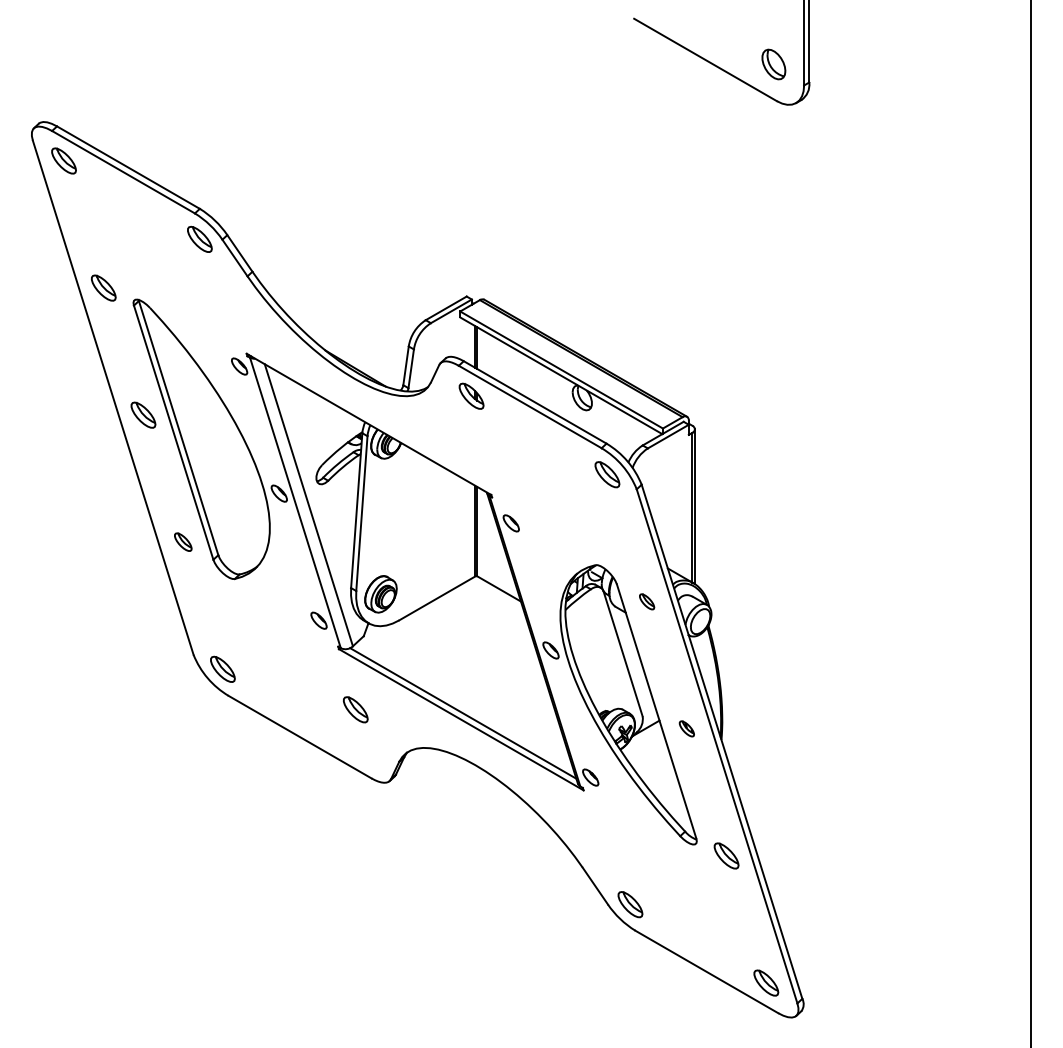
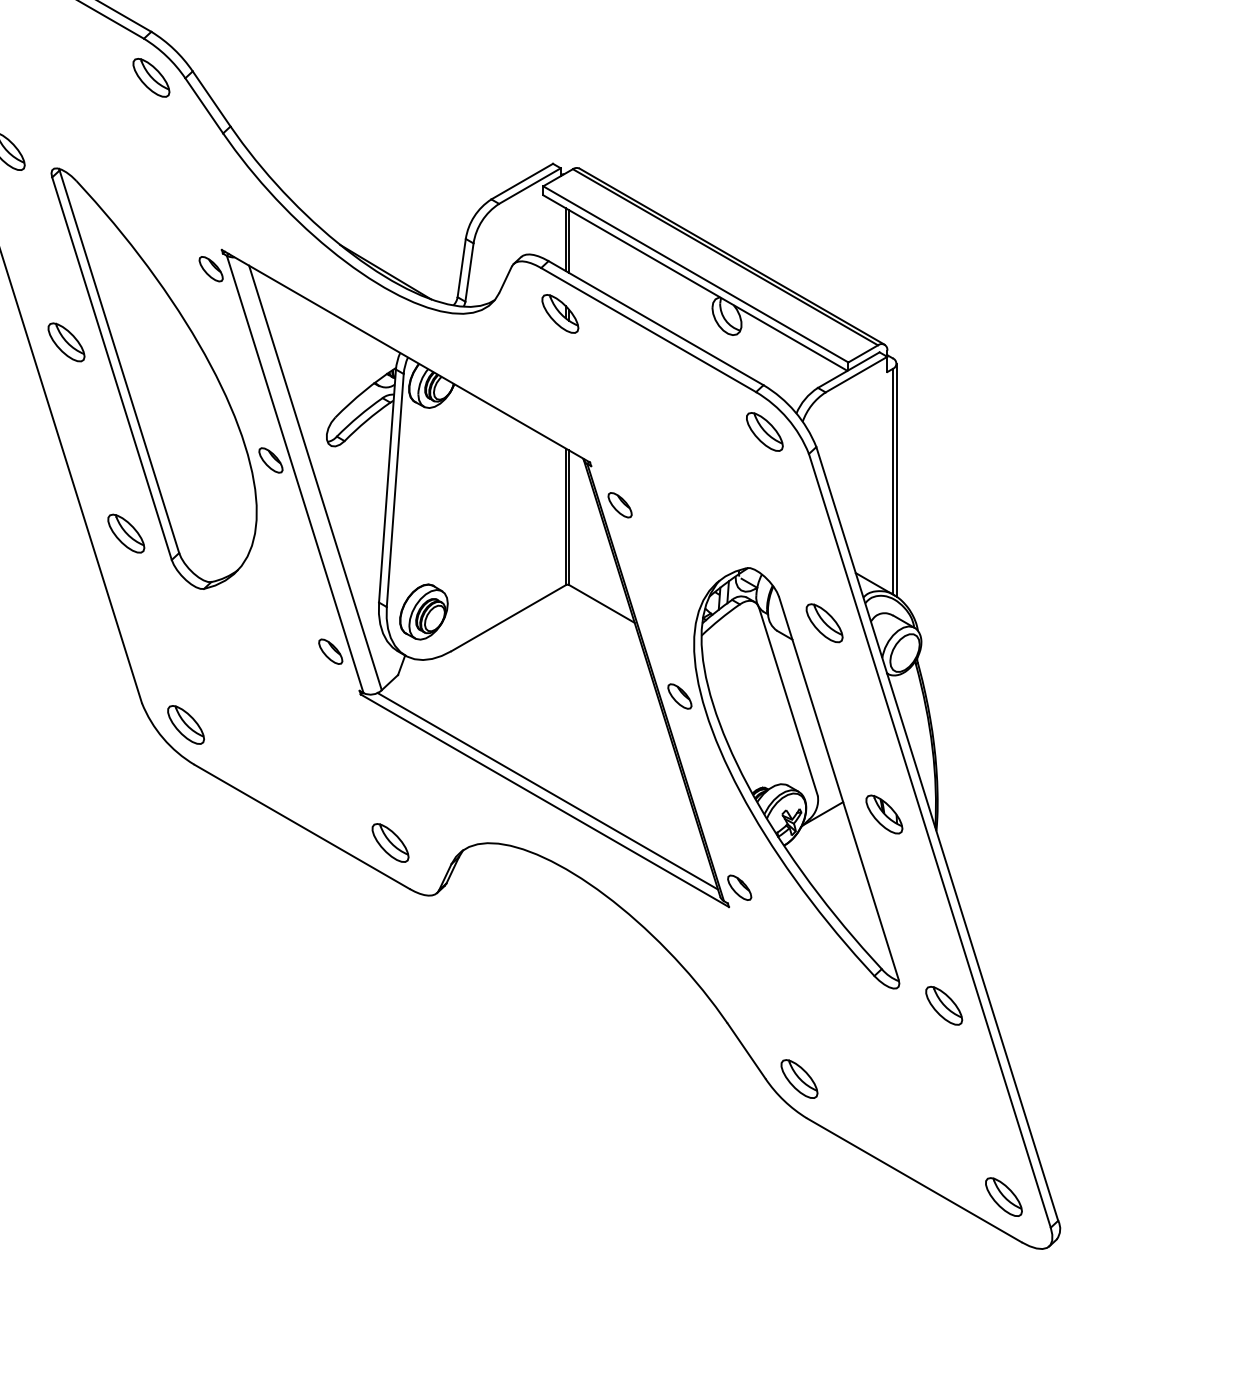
part: (183, 541) -> (126, 532), size x1.43
part: (646, 601) -> (823, 622), size x1.67
part: (355, 709) -> (390, 842), moved
part: (686, 728) -> (883, 813), size x1.67

